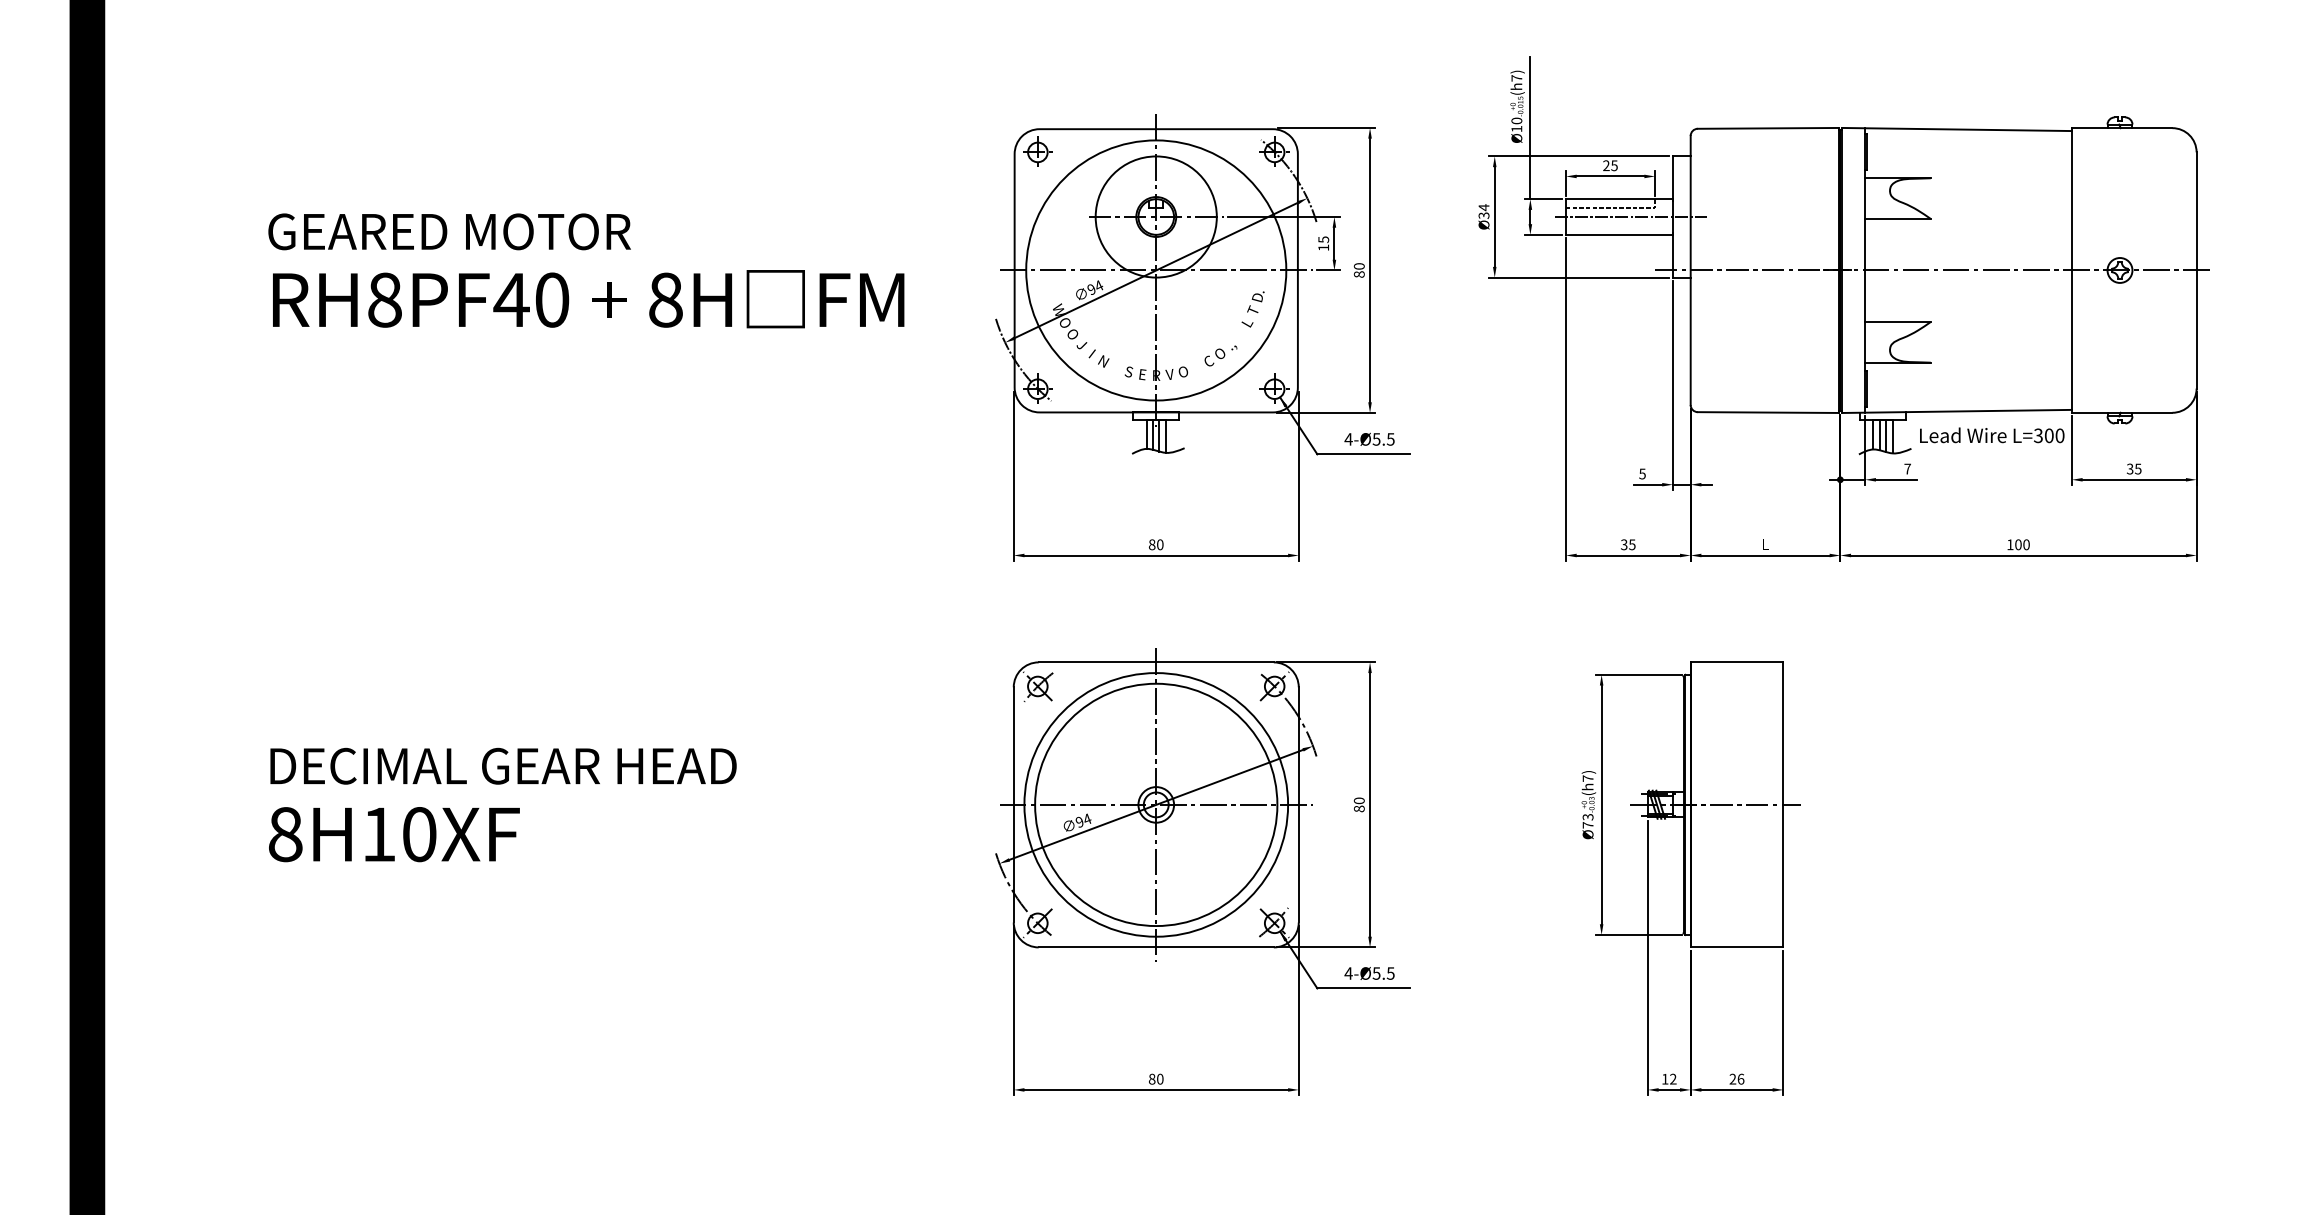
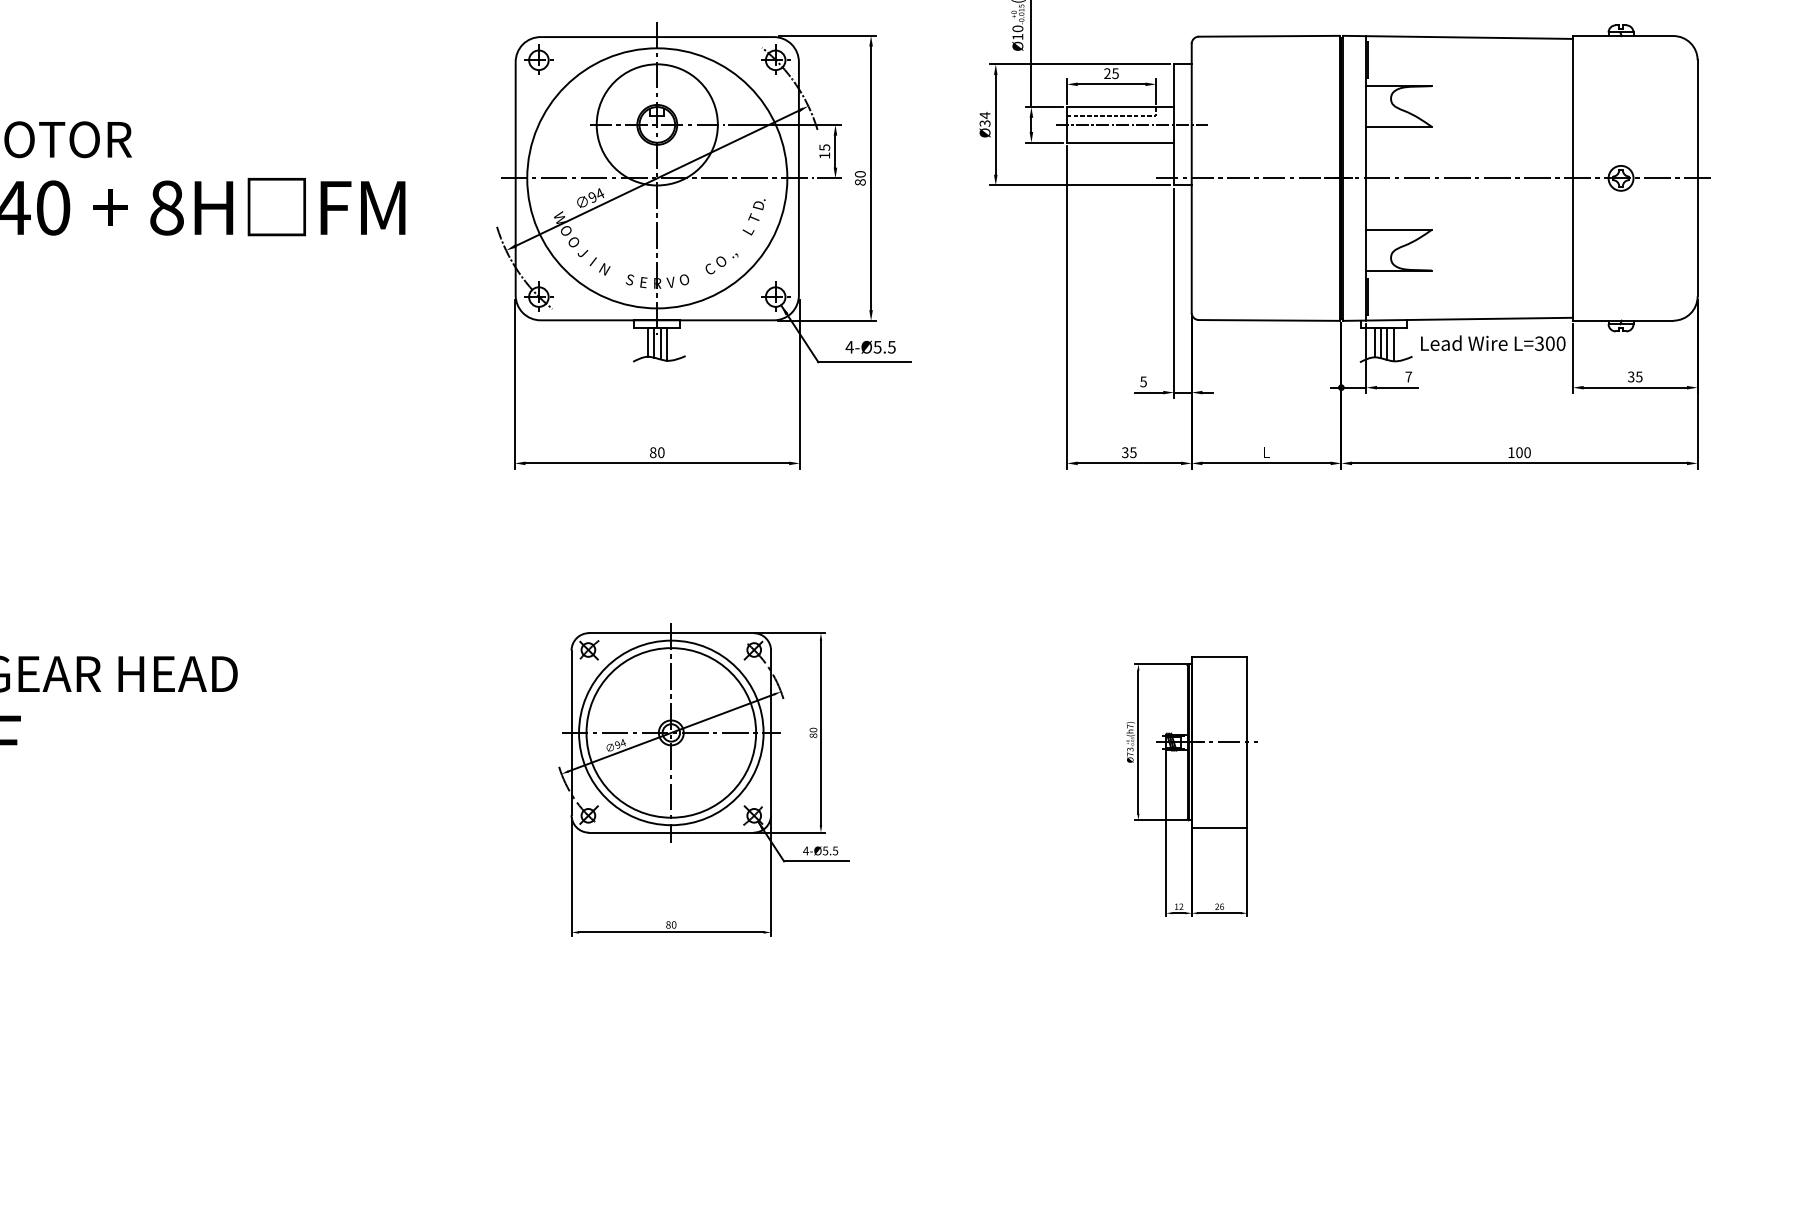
part: (1202, 871) -> (703, 779), size x0.7
part: (1690, 878) -> (1191, 786), size x0.6

